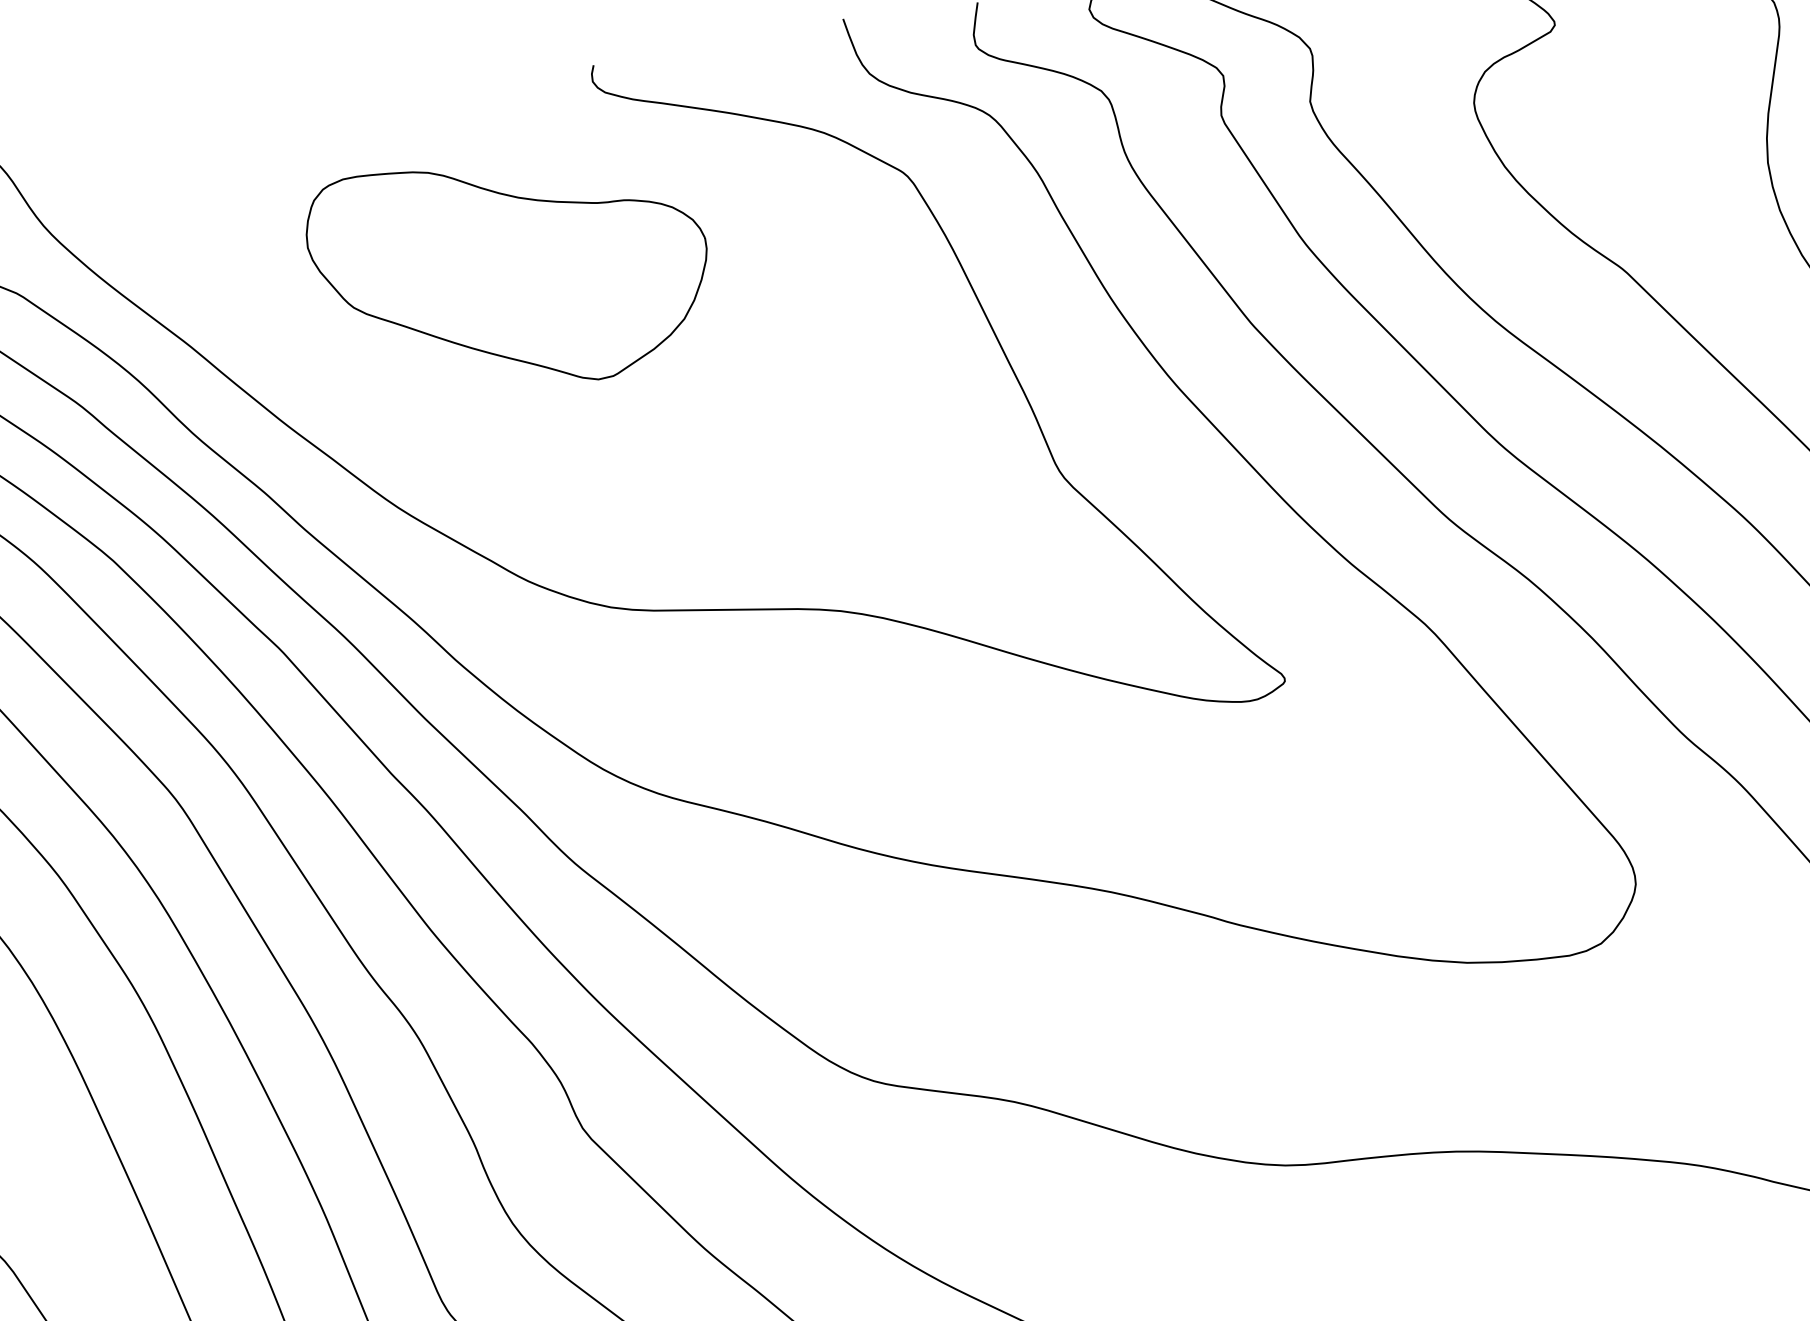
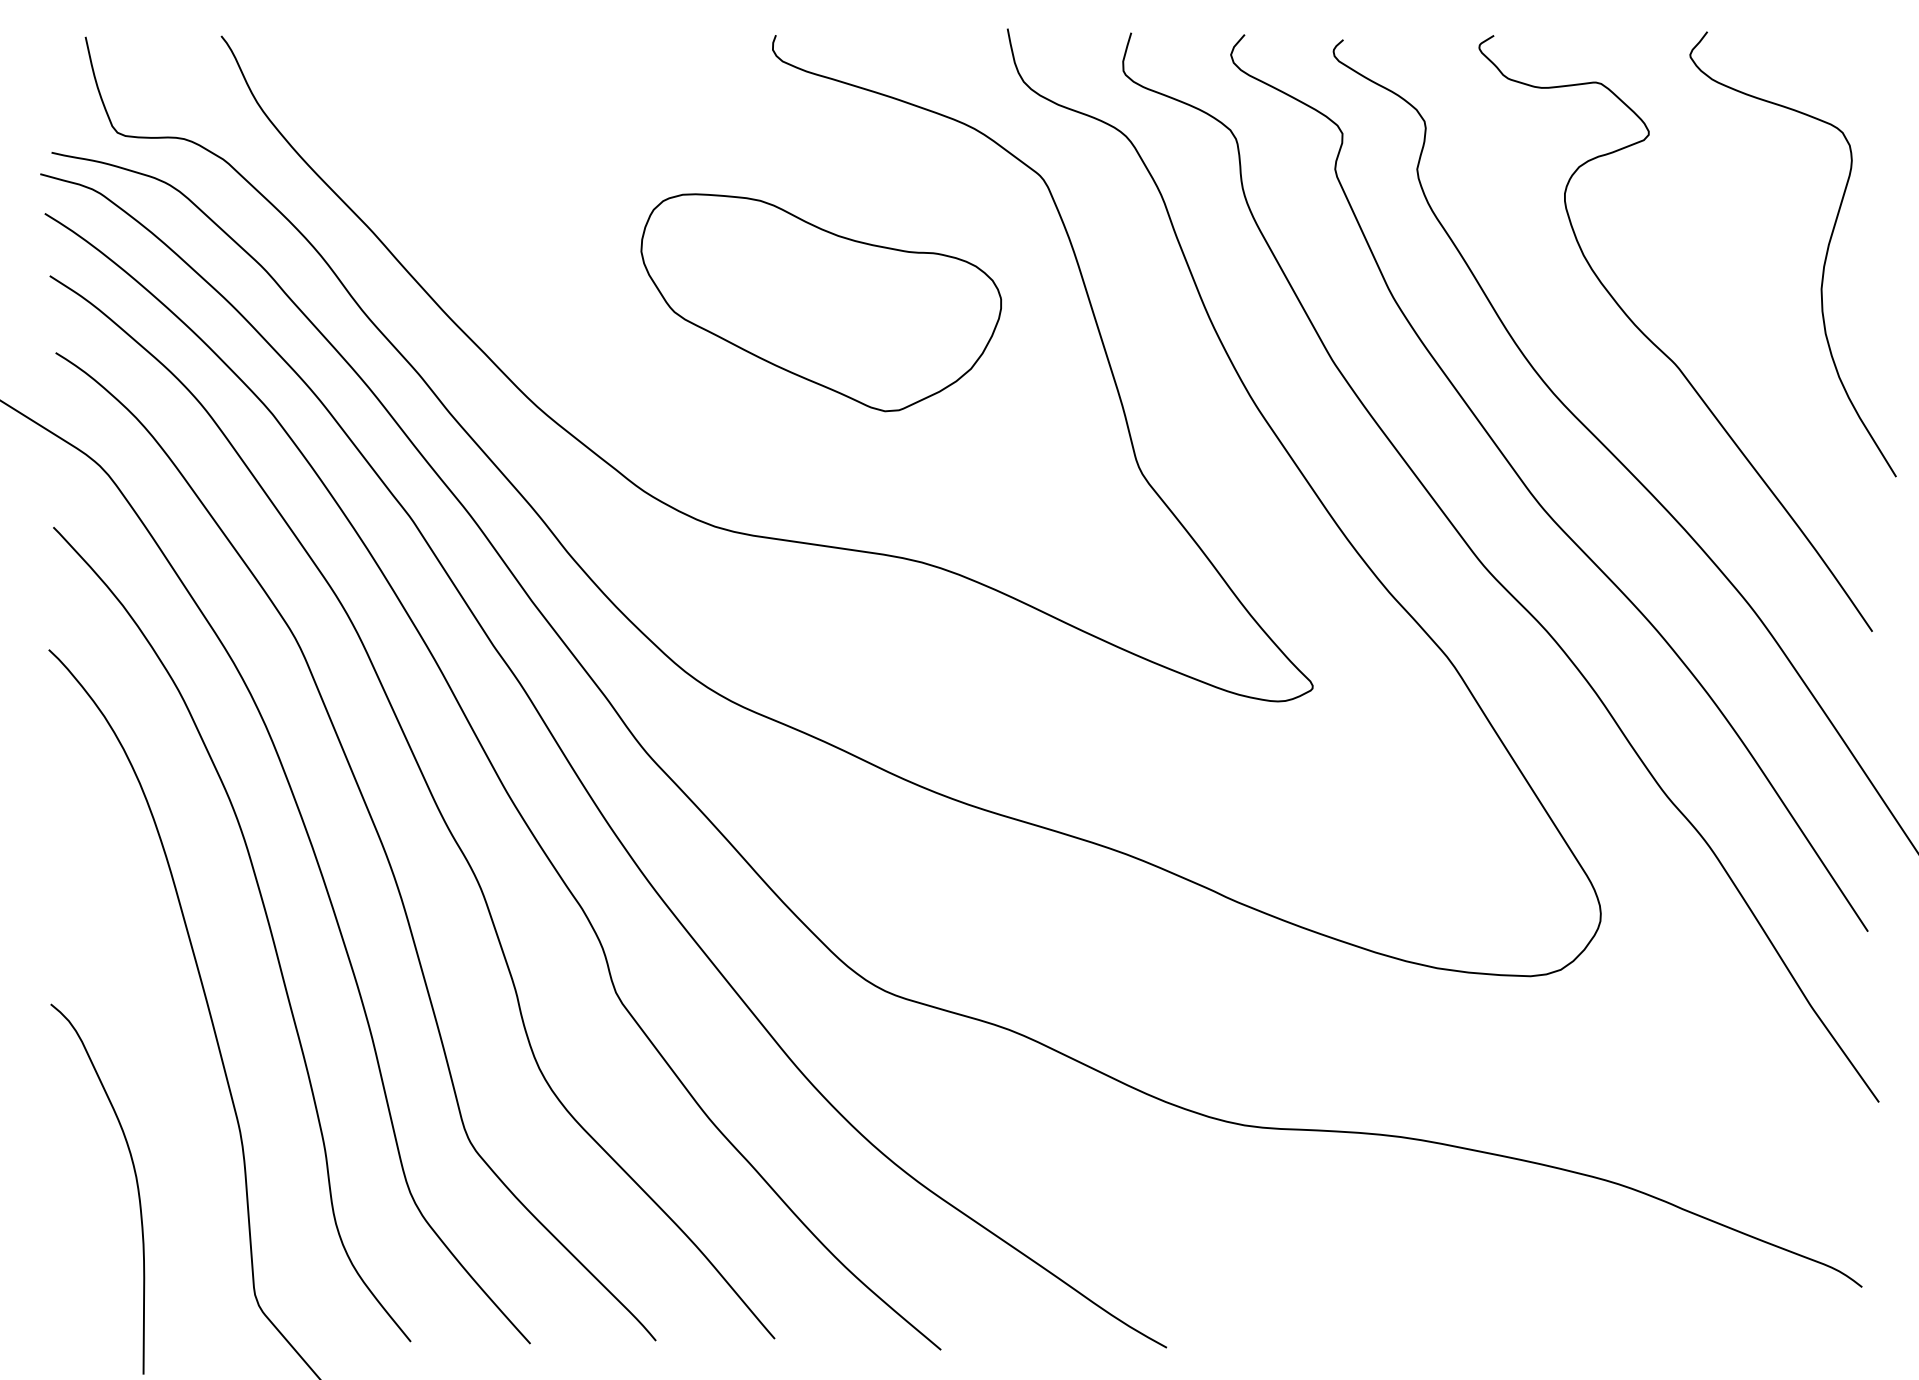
part: (510, 272) -> (820, 302), moved

